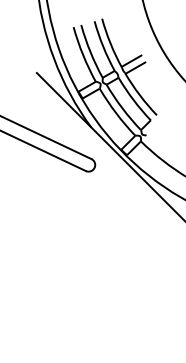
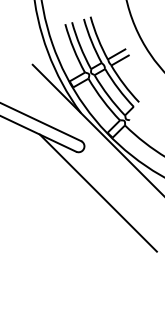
line: (110, 217) -> (98, 192), added

